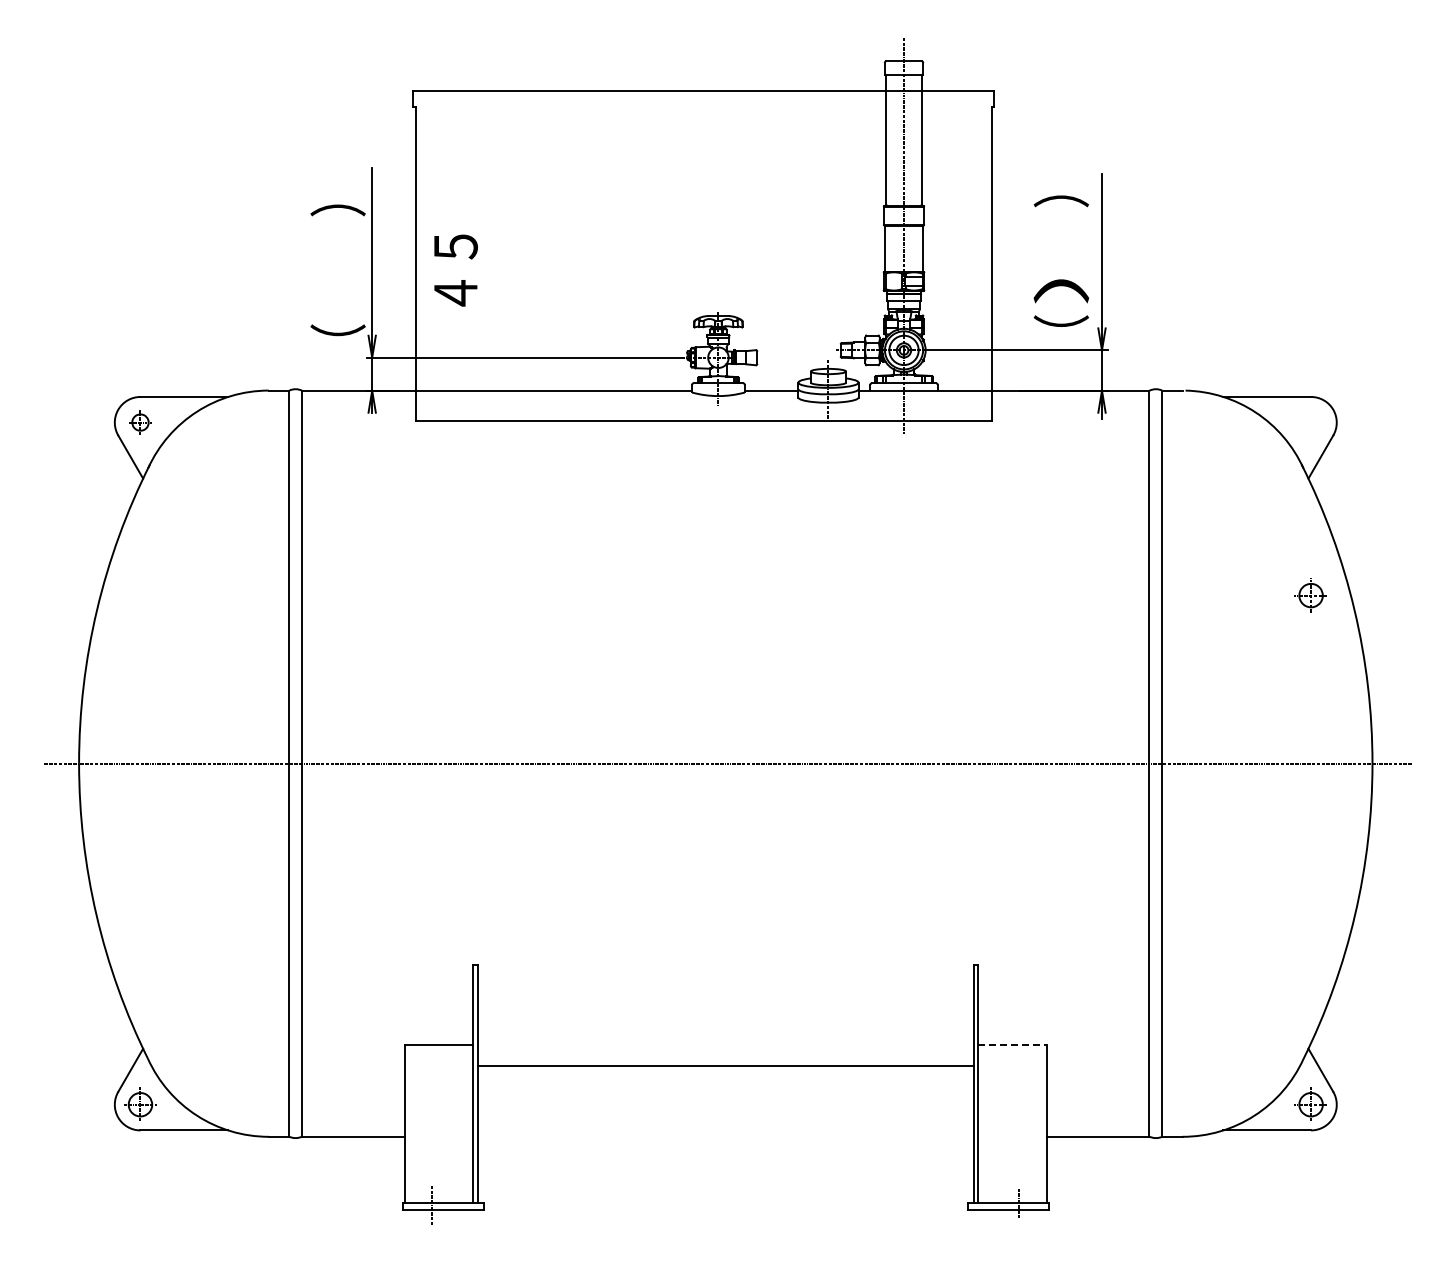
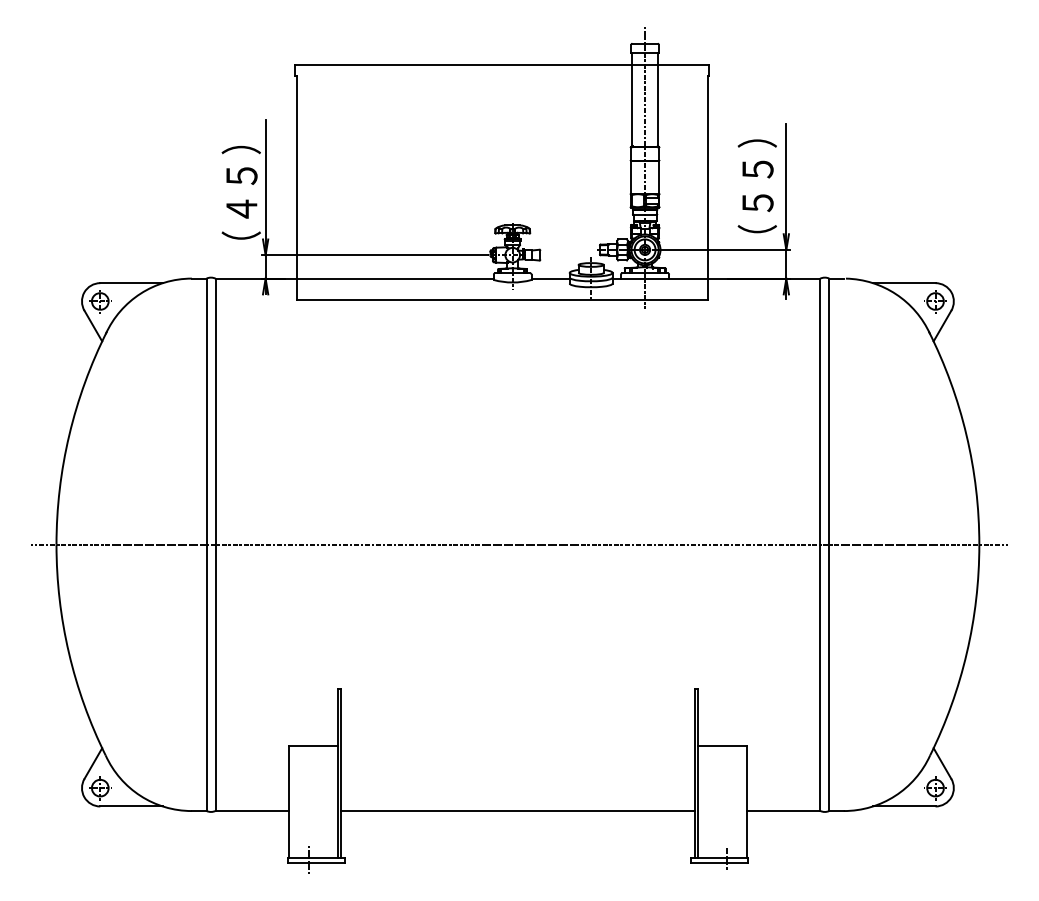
text: (1061, 264) -> (757, 188), ） -> ５５
text: (455, 270) -> (241, 192), moved
part: (140, 422) -> (100, 301), size x1.43
part: (1310, 595) -> (935, 301), moved
line: (1013, 1045) -> (723, 745), dashed -> solid
line: (725, 1065) -> (517, 810), moved

